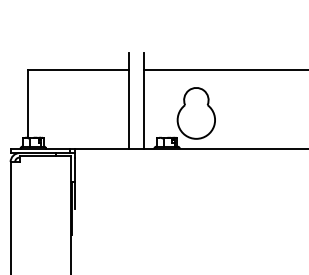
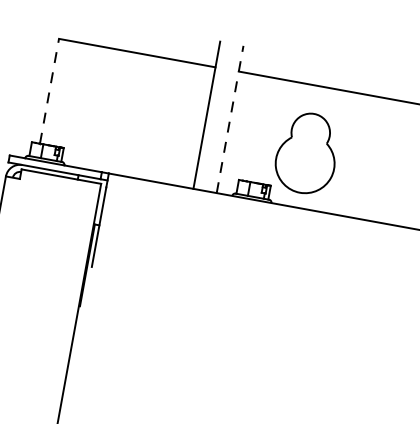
line: (144, 100) -> (230, 118), solid -> dashed
line: (28, 103) -> (50, 90), solid -> dashed

